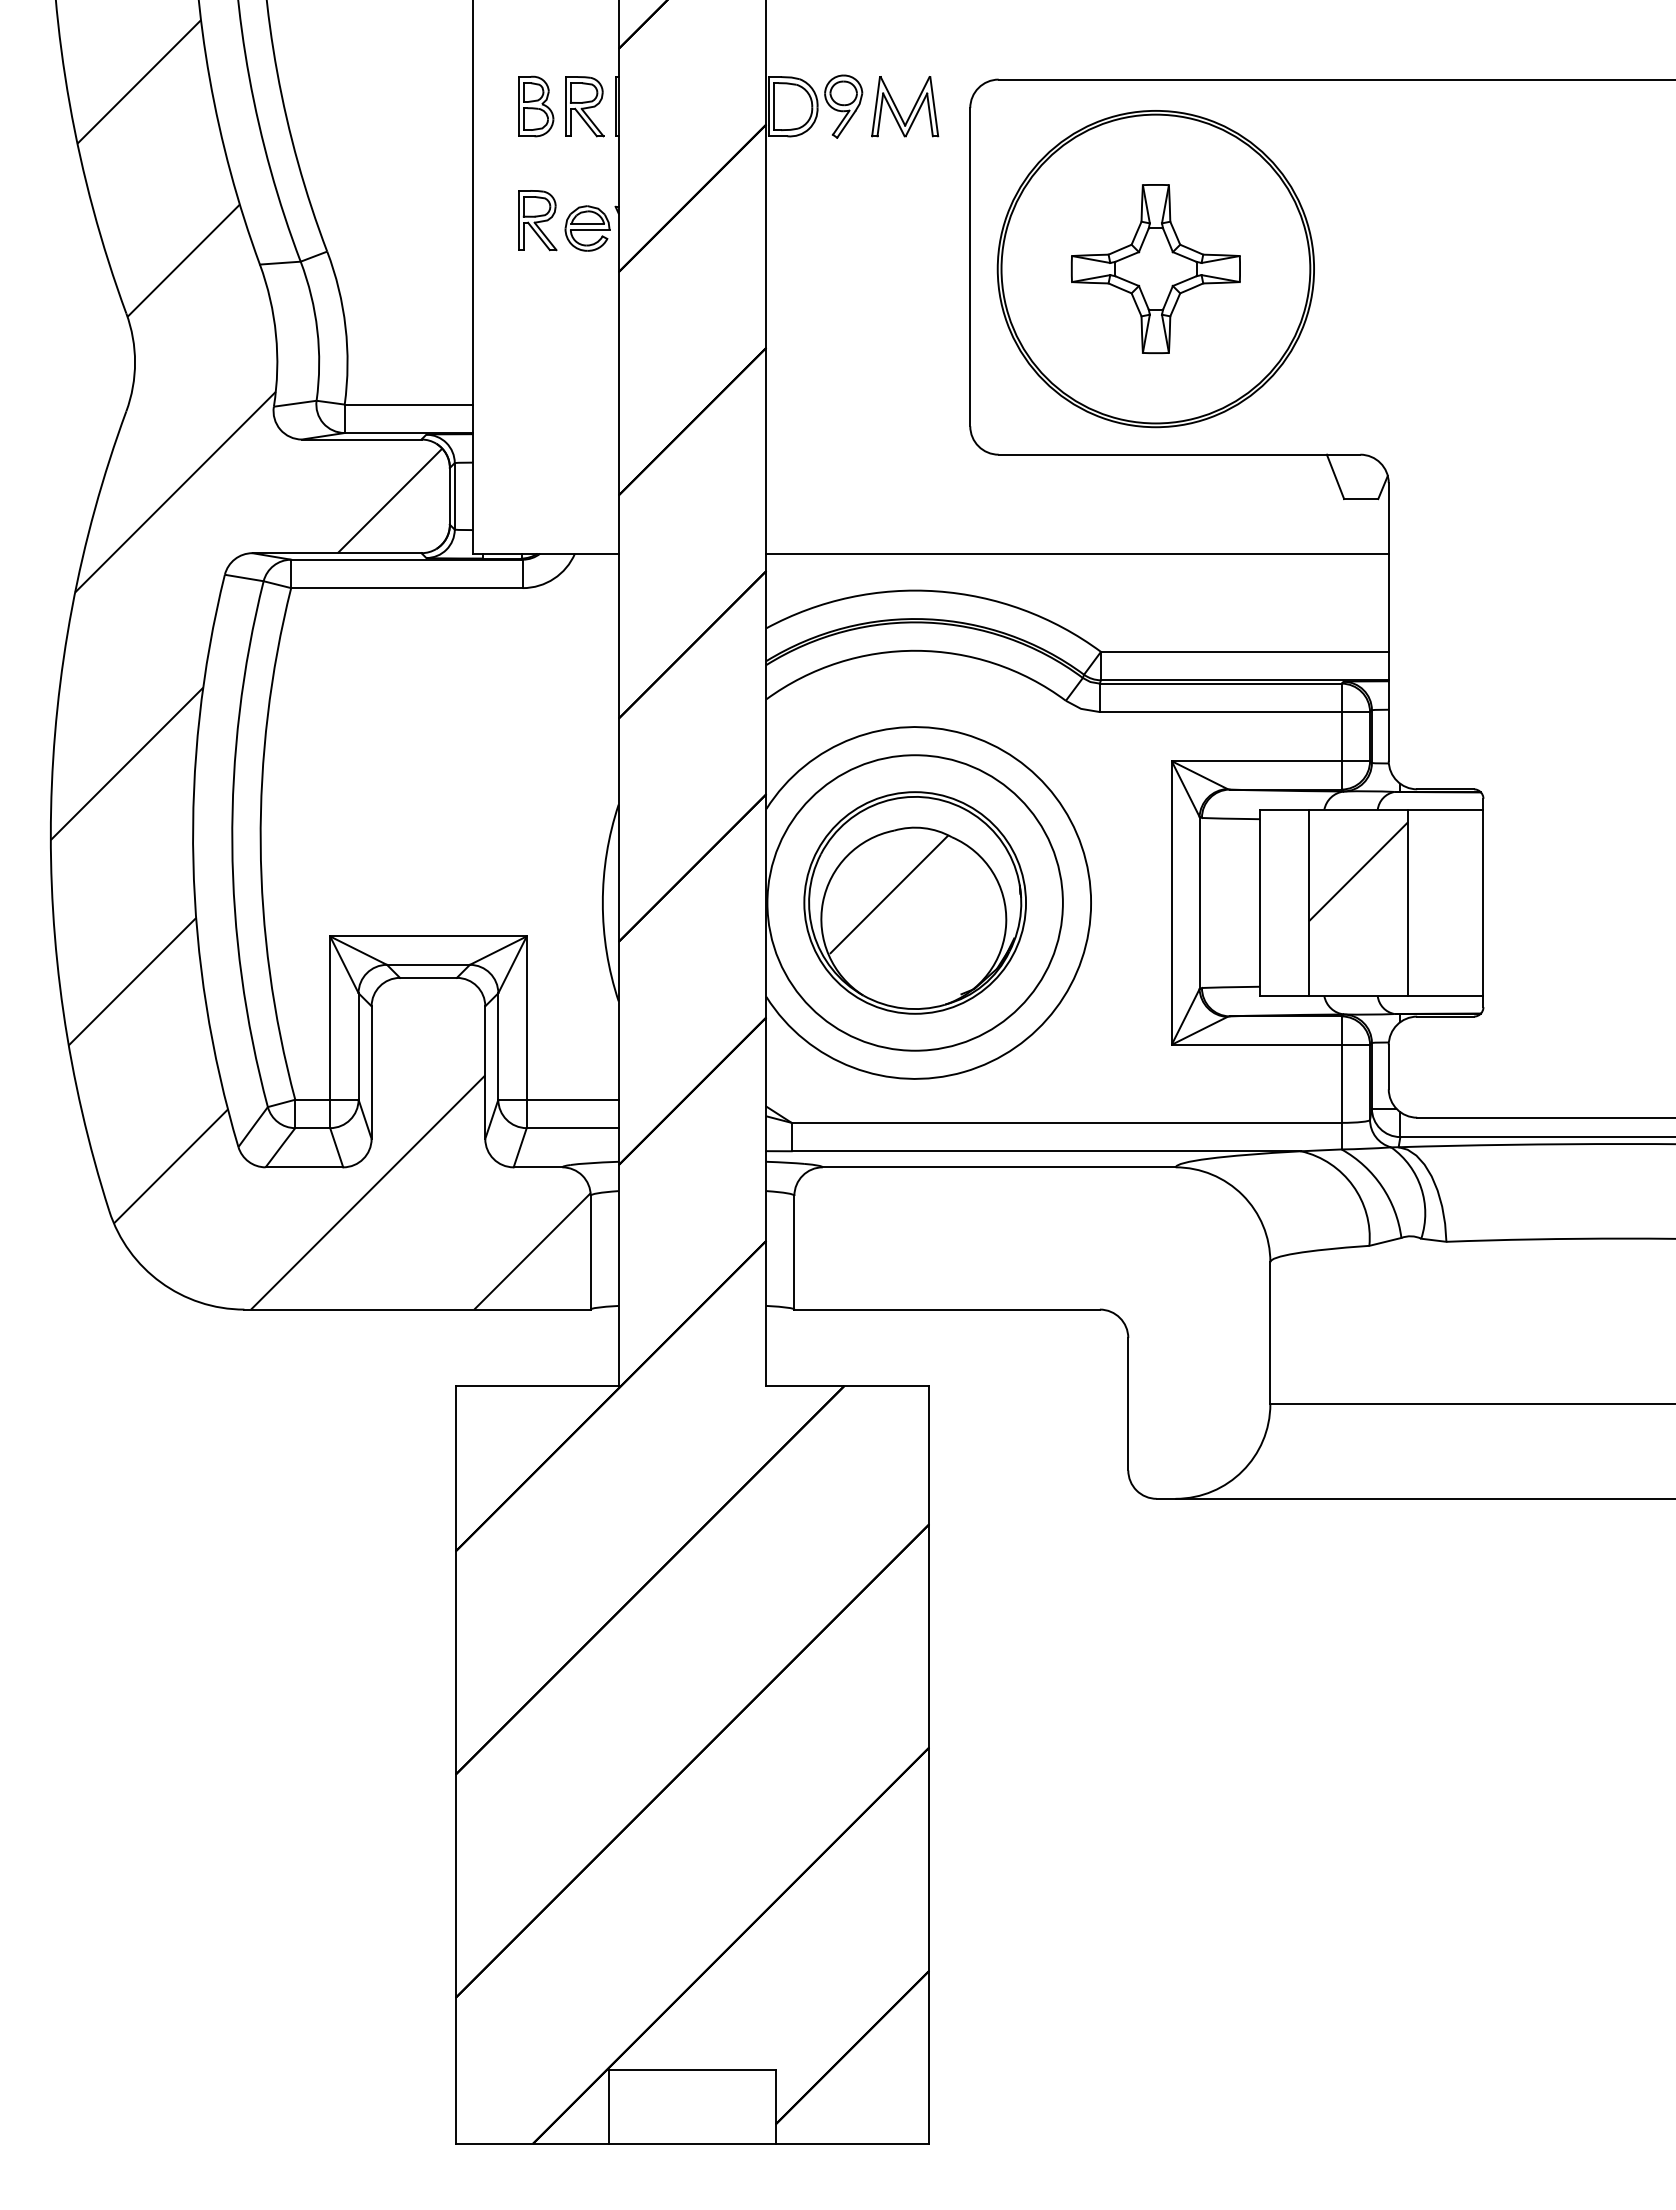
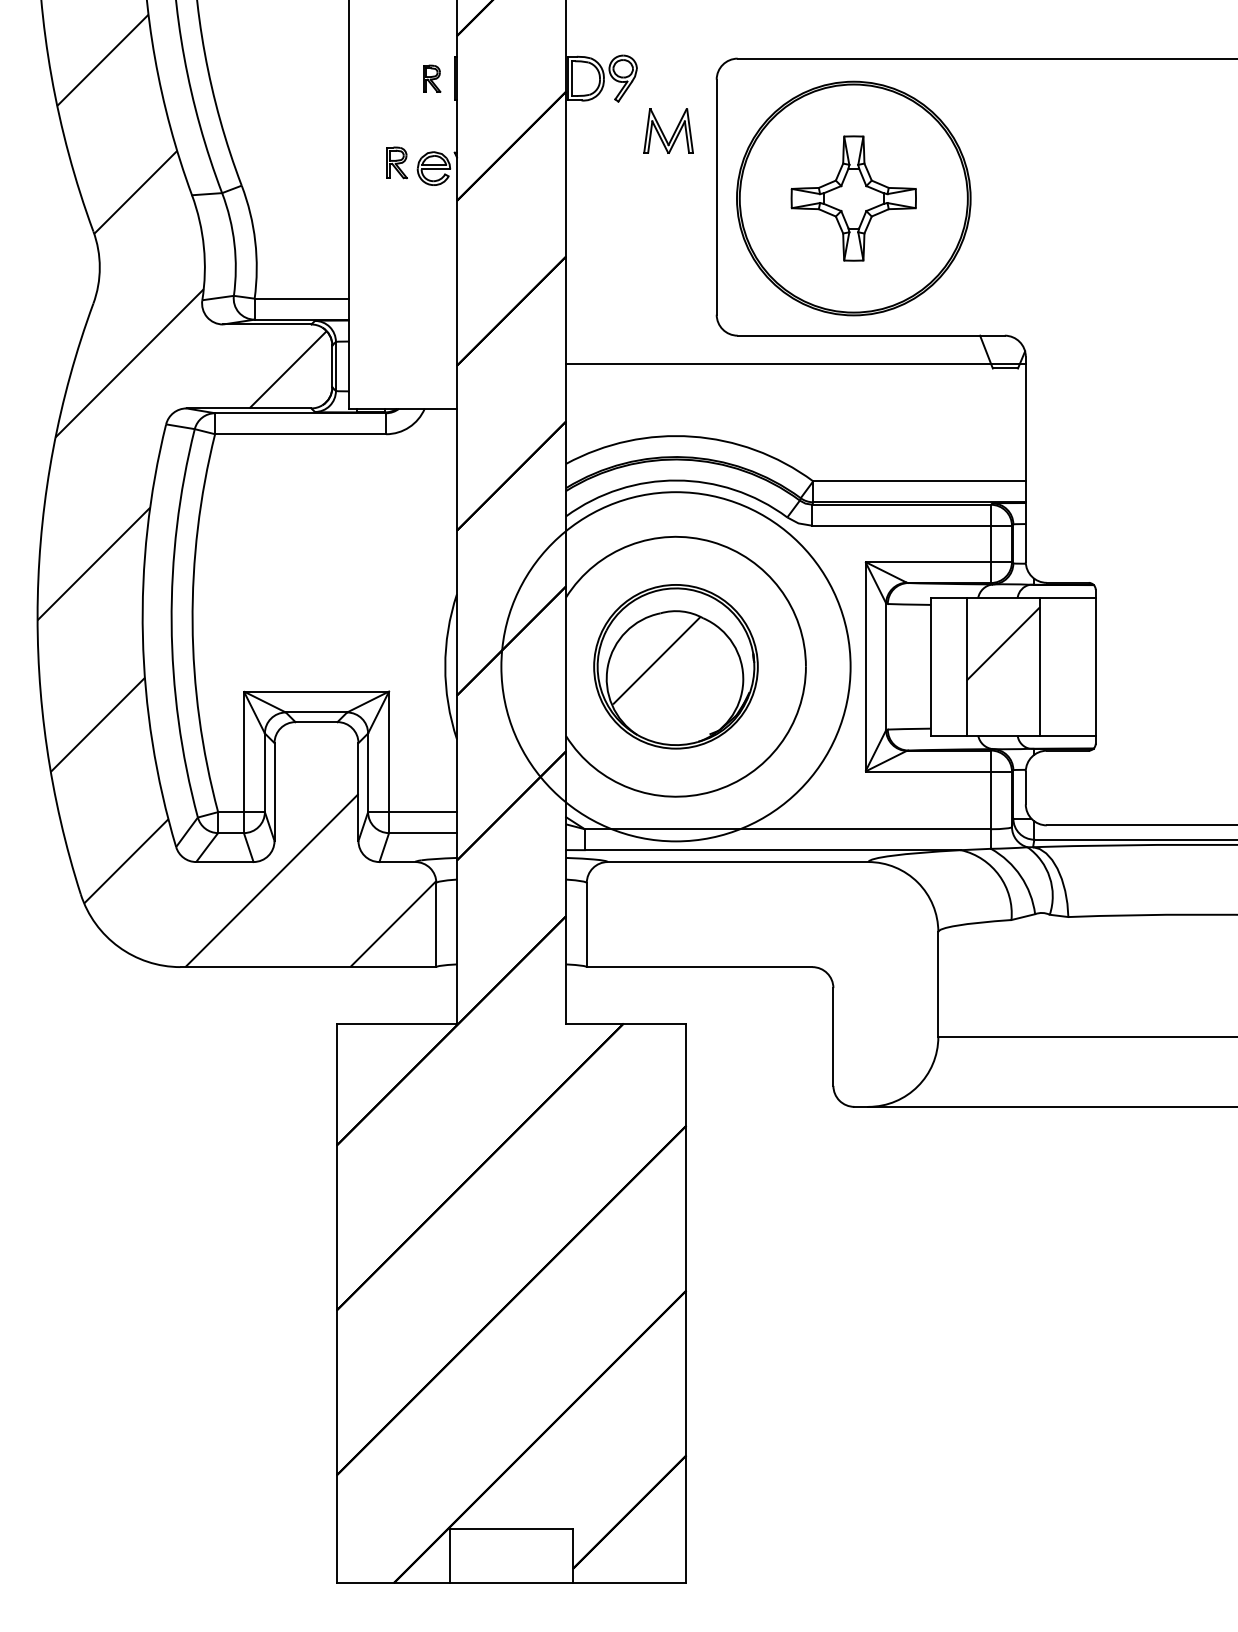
part: (536, 106) -> (396, 78), removed
part: (584, 106) -> (431, 78), size x0.6
part: (911, 110) -> (673, 133), moved
part: (537, 220) -> (397, 162), size x0.7
line: (1077, 553) -> (795, 364), moved
circle: (914, 902) -> (675, 666), size x1.6

